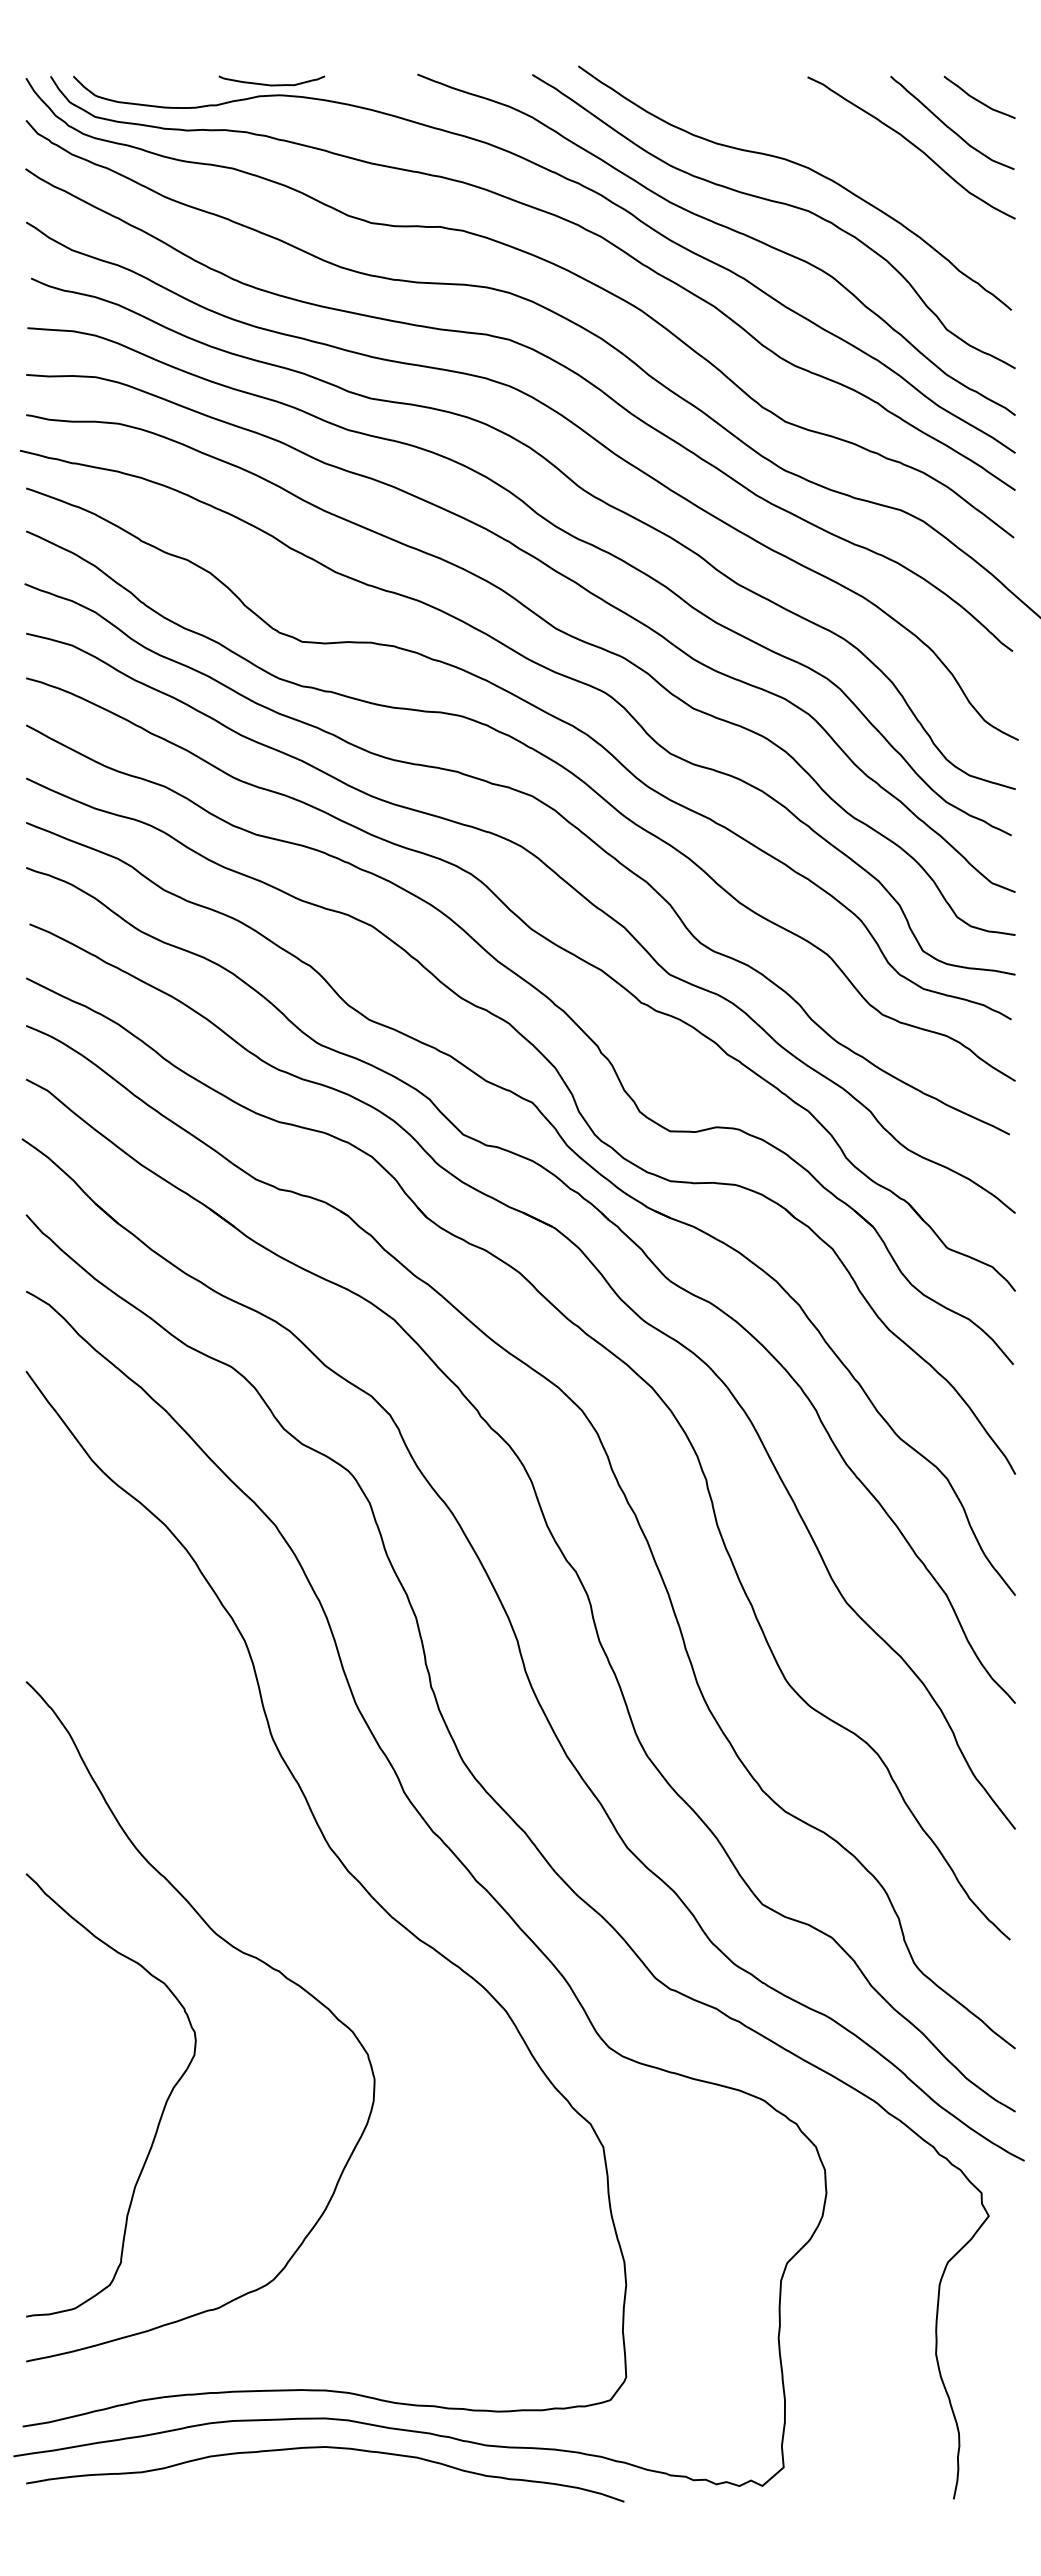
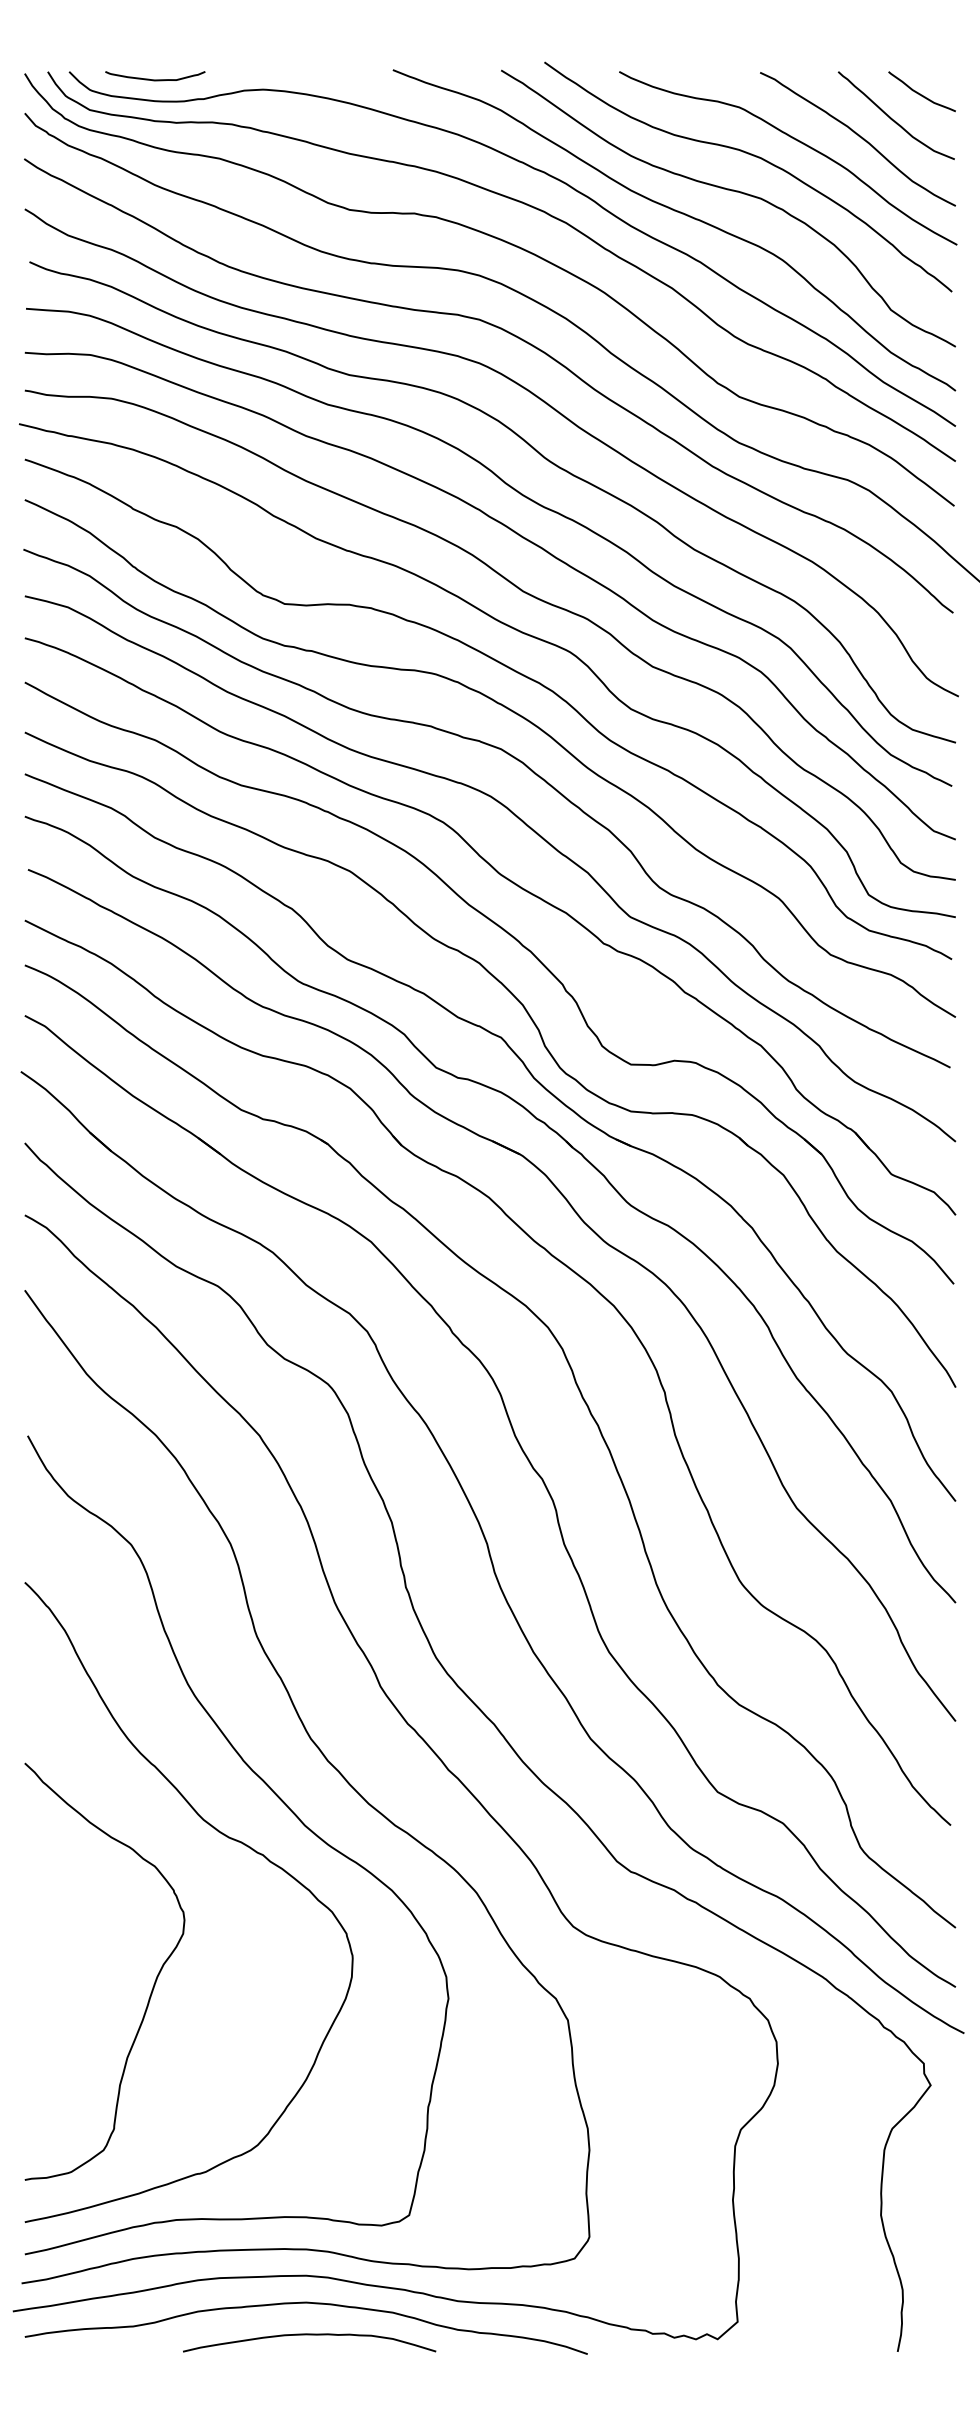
curve: (271, 84) -> (155, 79), moved
curve: (845, 149) -> (795, 140), added
curve: (300, 1916) -> (282, 1803), added
curve: (328, 2481) -> (309, 2335), added

